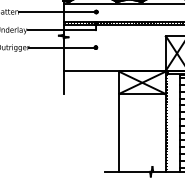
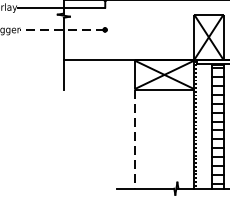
line: (62, 47) -> (62, 29), solid -> dashed
line: (119, 133) -> (135, 139), solid -> dashed

